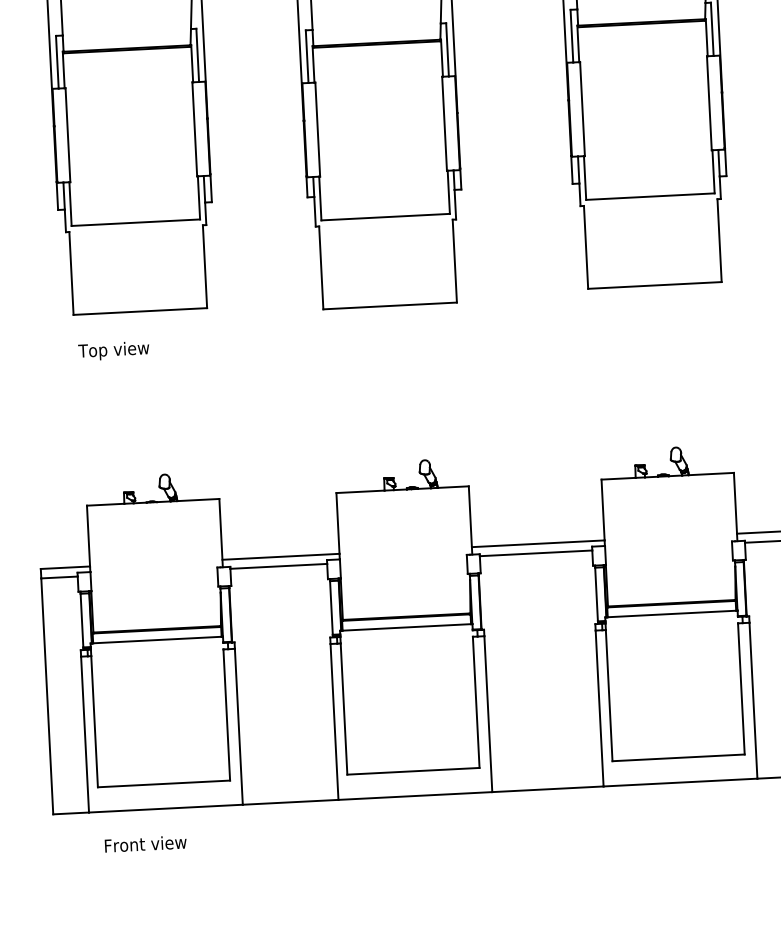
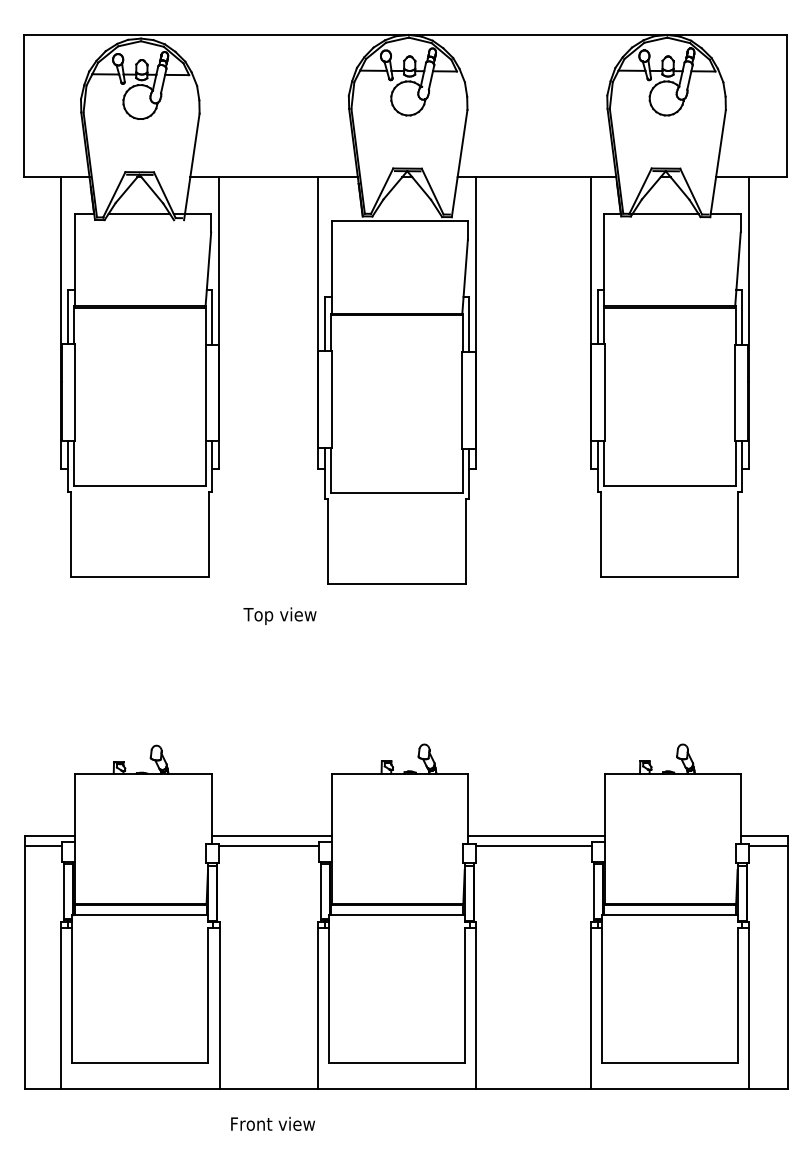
text: (113, 350) -> (279, 615), moved
text: (145, 843) -> (272, 1123), moved

